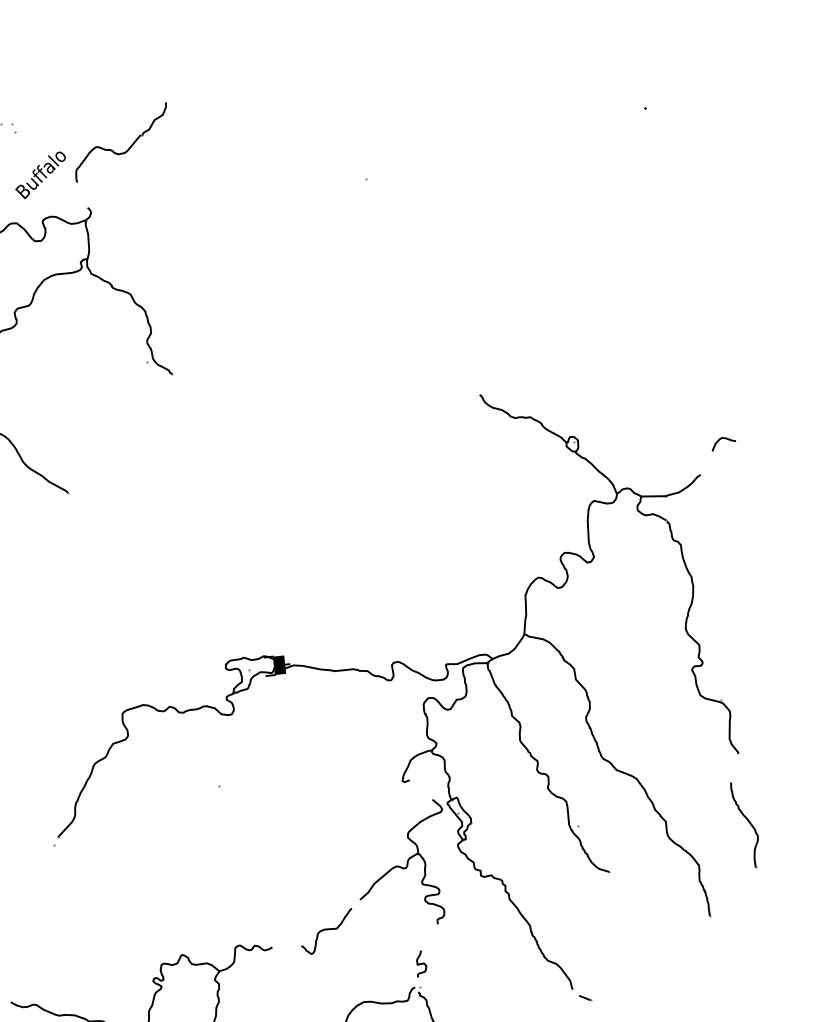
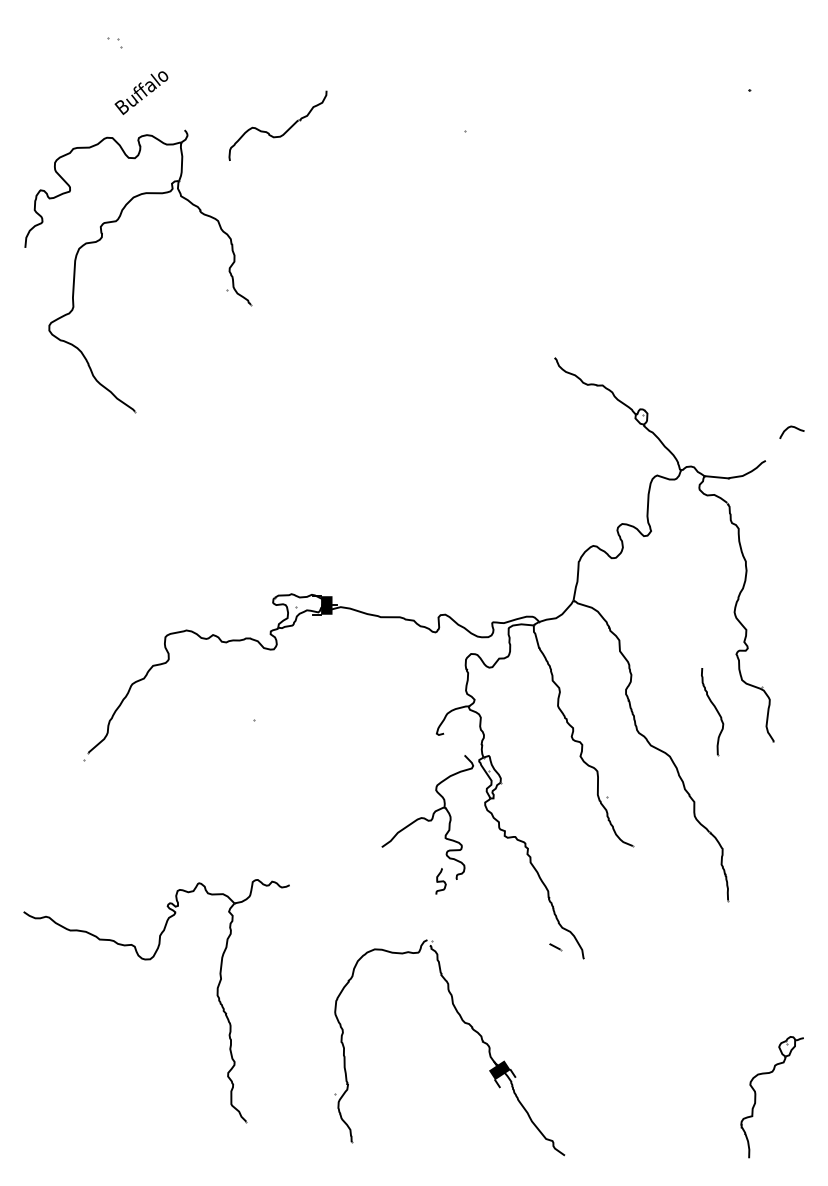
part: (125, 150) -> (281, 134), moved
part: (745, 825) -> (712, 712), moved
curve: (327, 930) -> (346, 874), removed
curve: (420, 963) -> (440, 881), moved
line: (585, 998) -> (555, 947), moved

